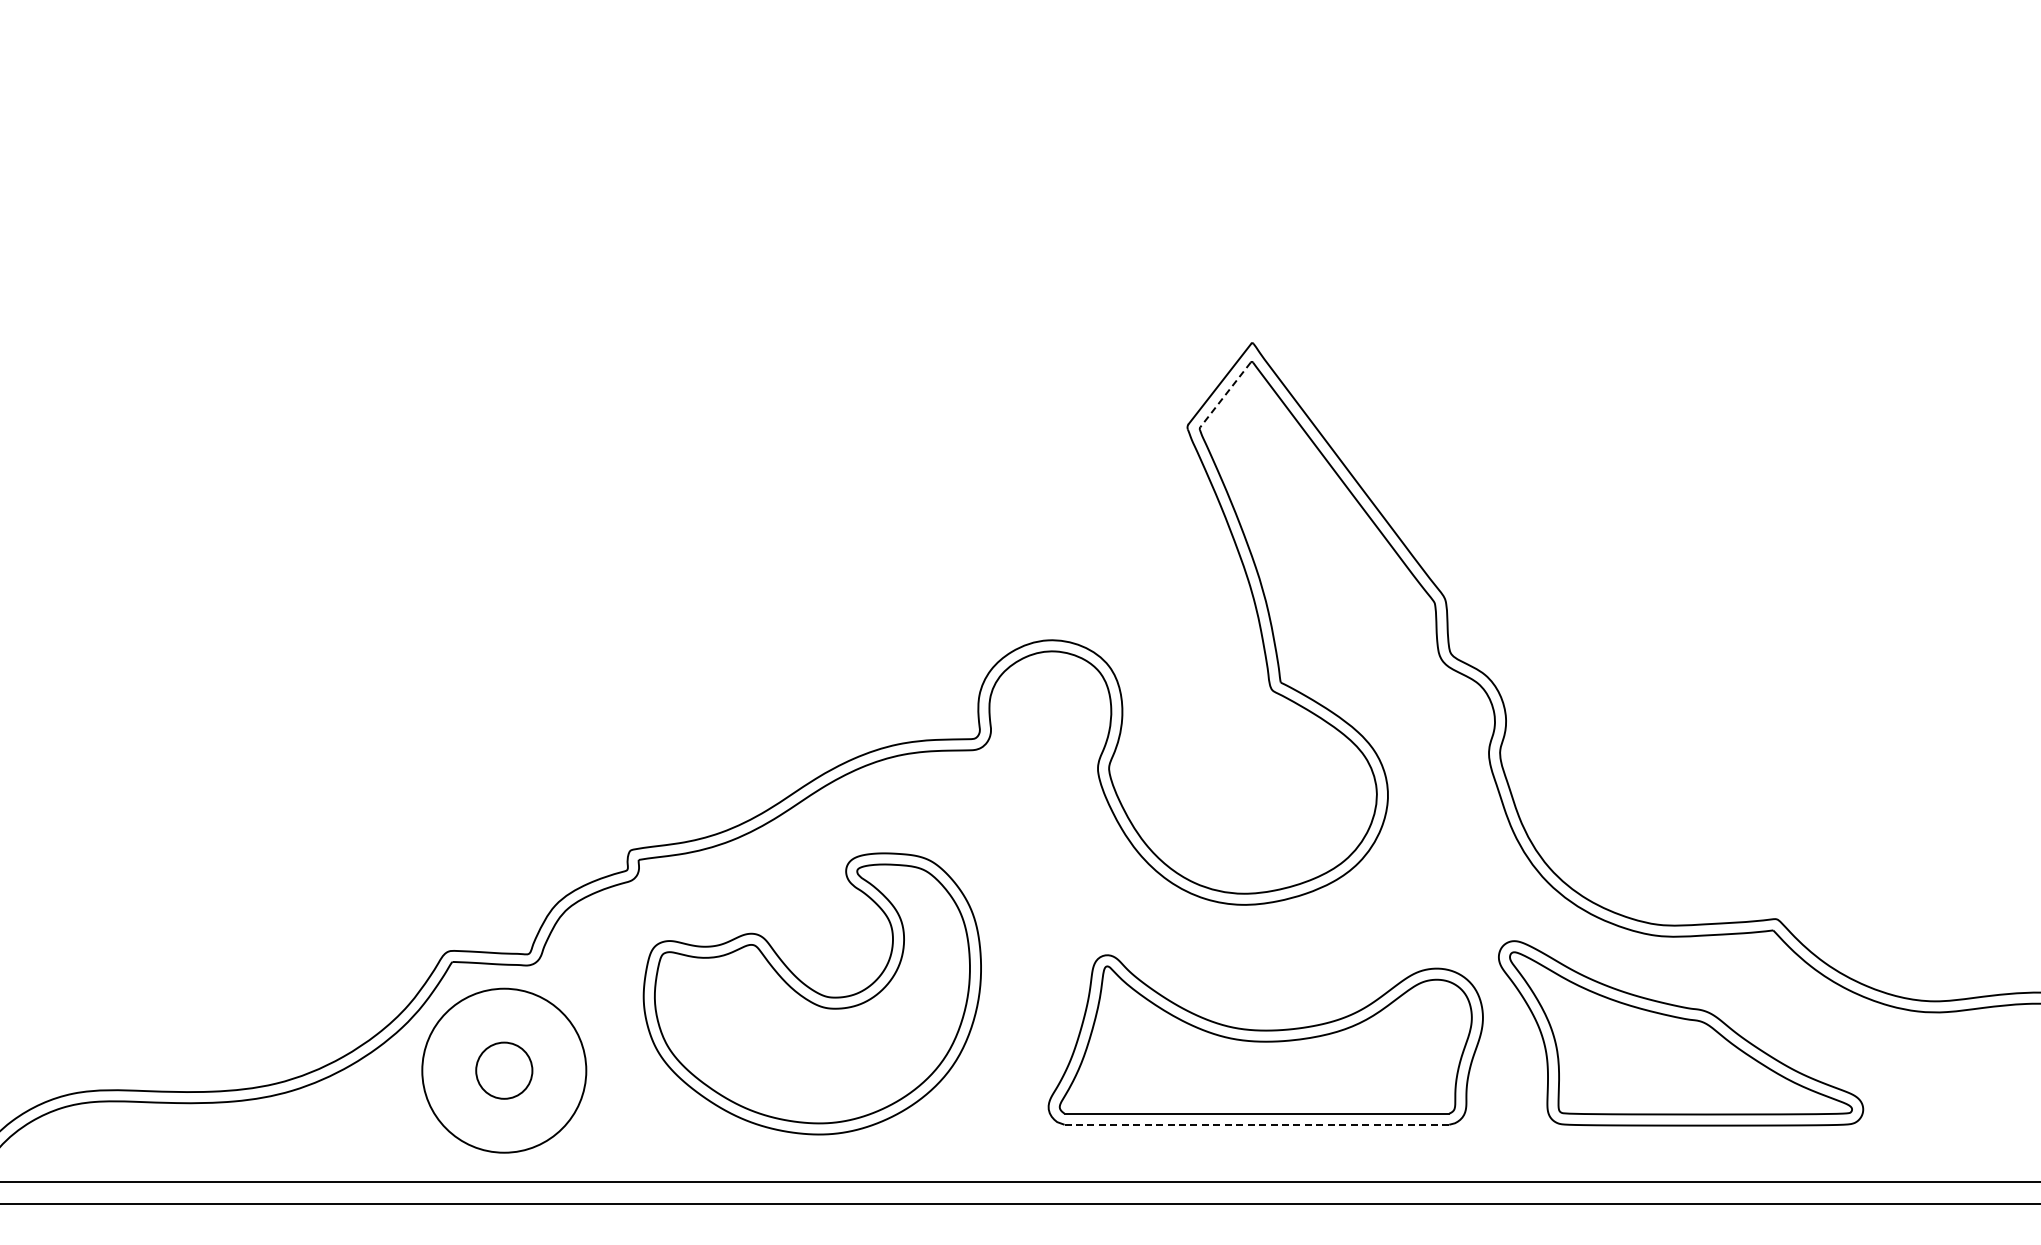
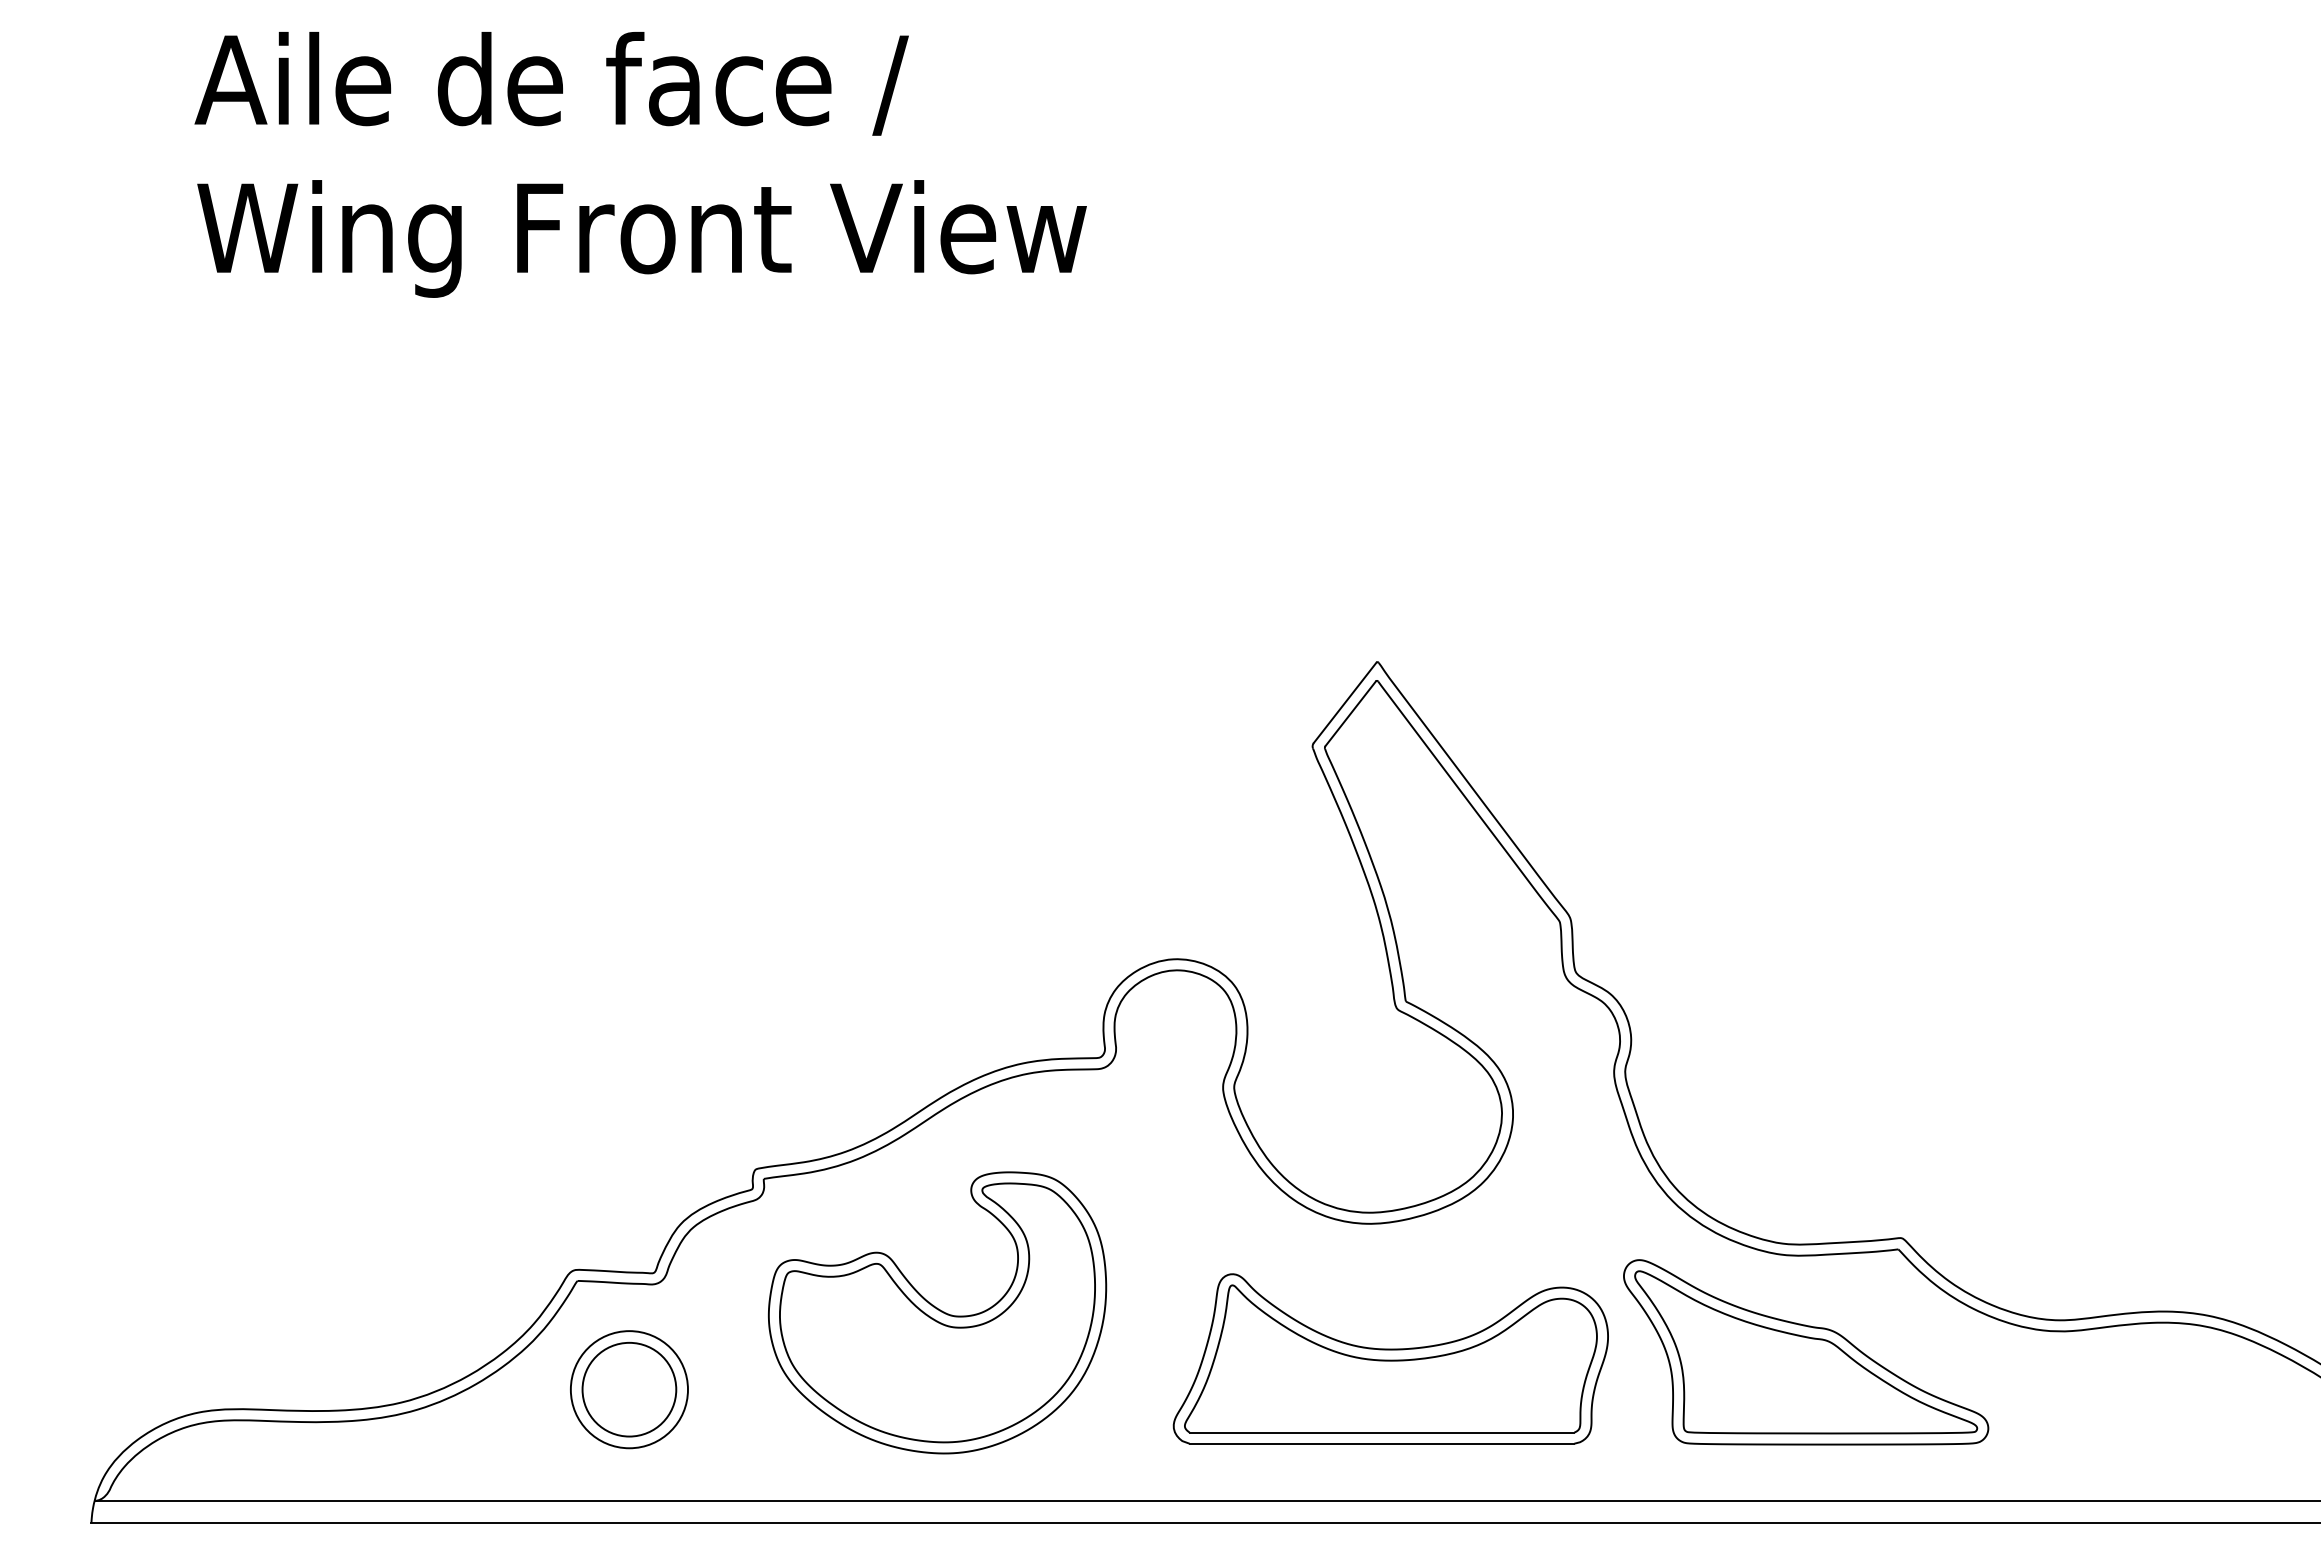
line: (1225, 395) -> (1350, 714), dashed -> solid
circle: (504, 1070) -> (629, 1389), size x0.71
circle: (504, 1070) -> (629, 1389), size x1.67
line: (1256, 1124) -> (1381, 1443), dashed -> solid

